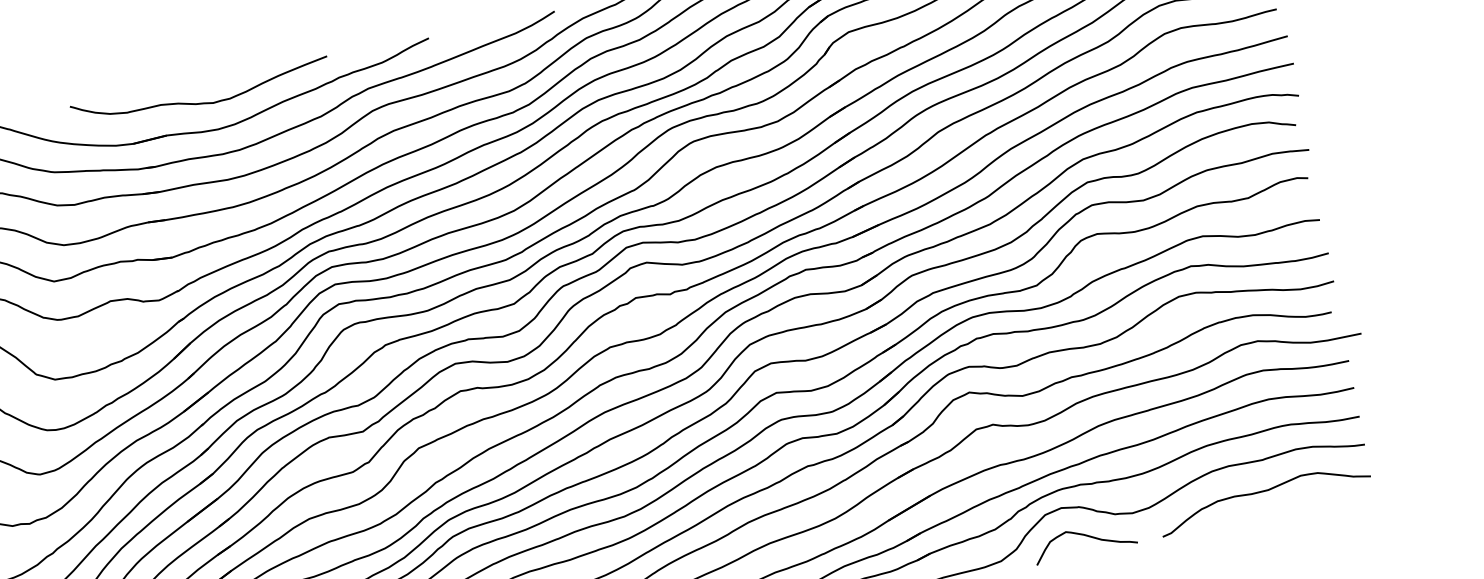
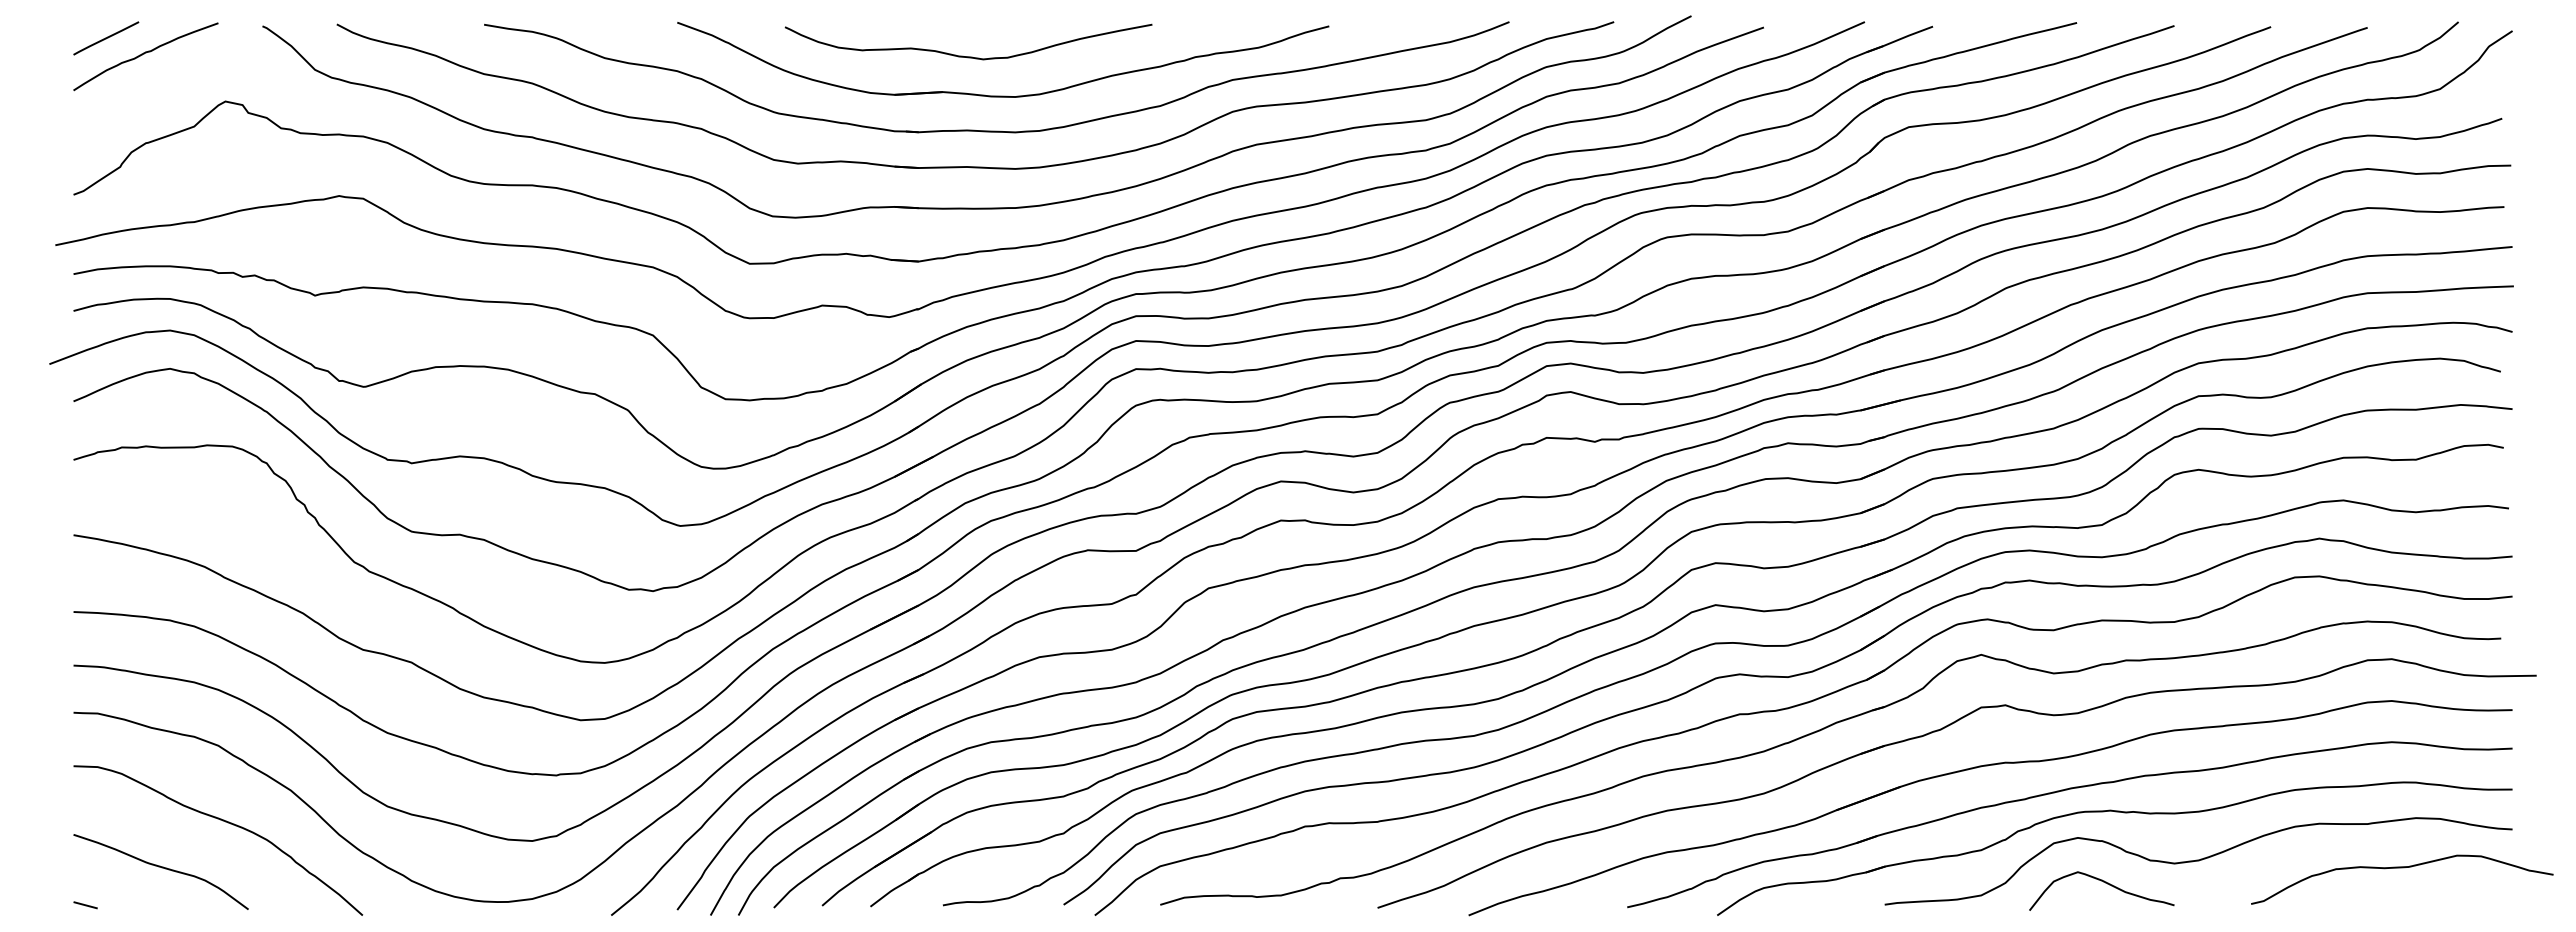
curve: (202, 102) -> (968, 56), moved
curve: (1264, 491) -> (2402, 868), moved

